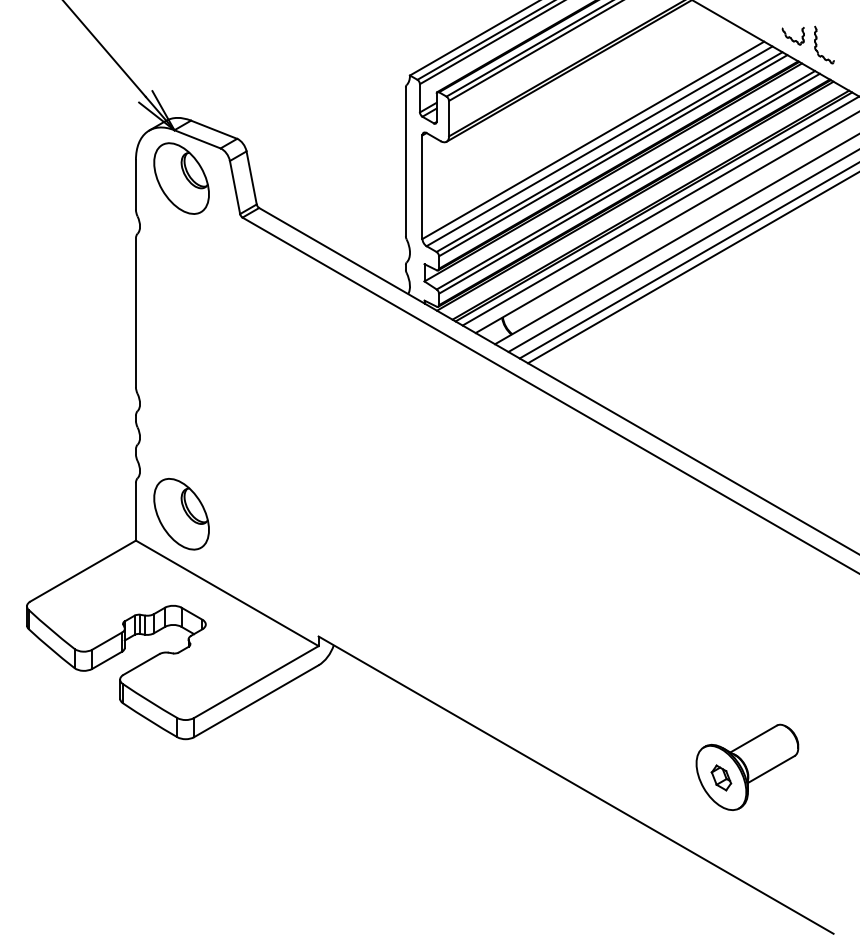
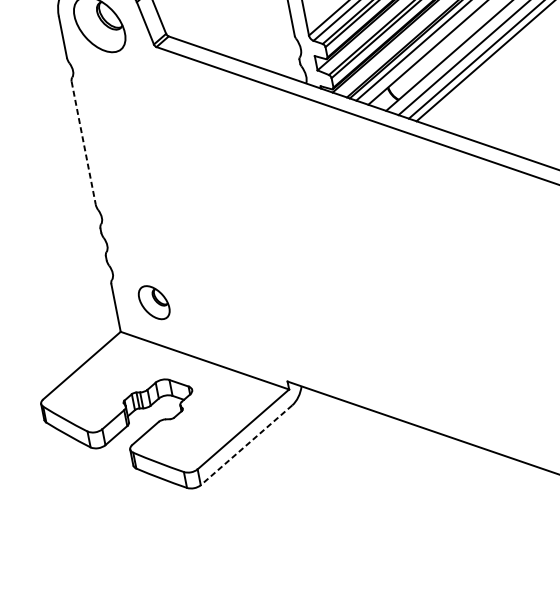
line: (135, 313) -> (83, 143), solid -> dashed
part: (181, 514) -> (154, 302), size x0.6
line: (256, 701) -> (246, 445), solid -> dashed

